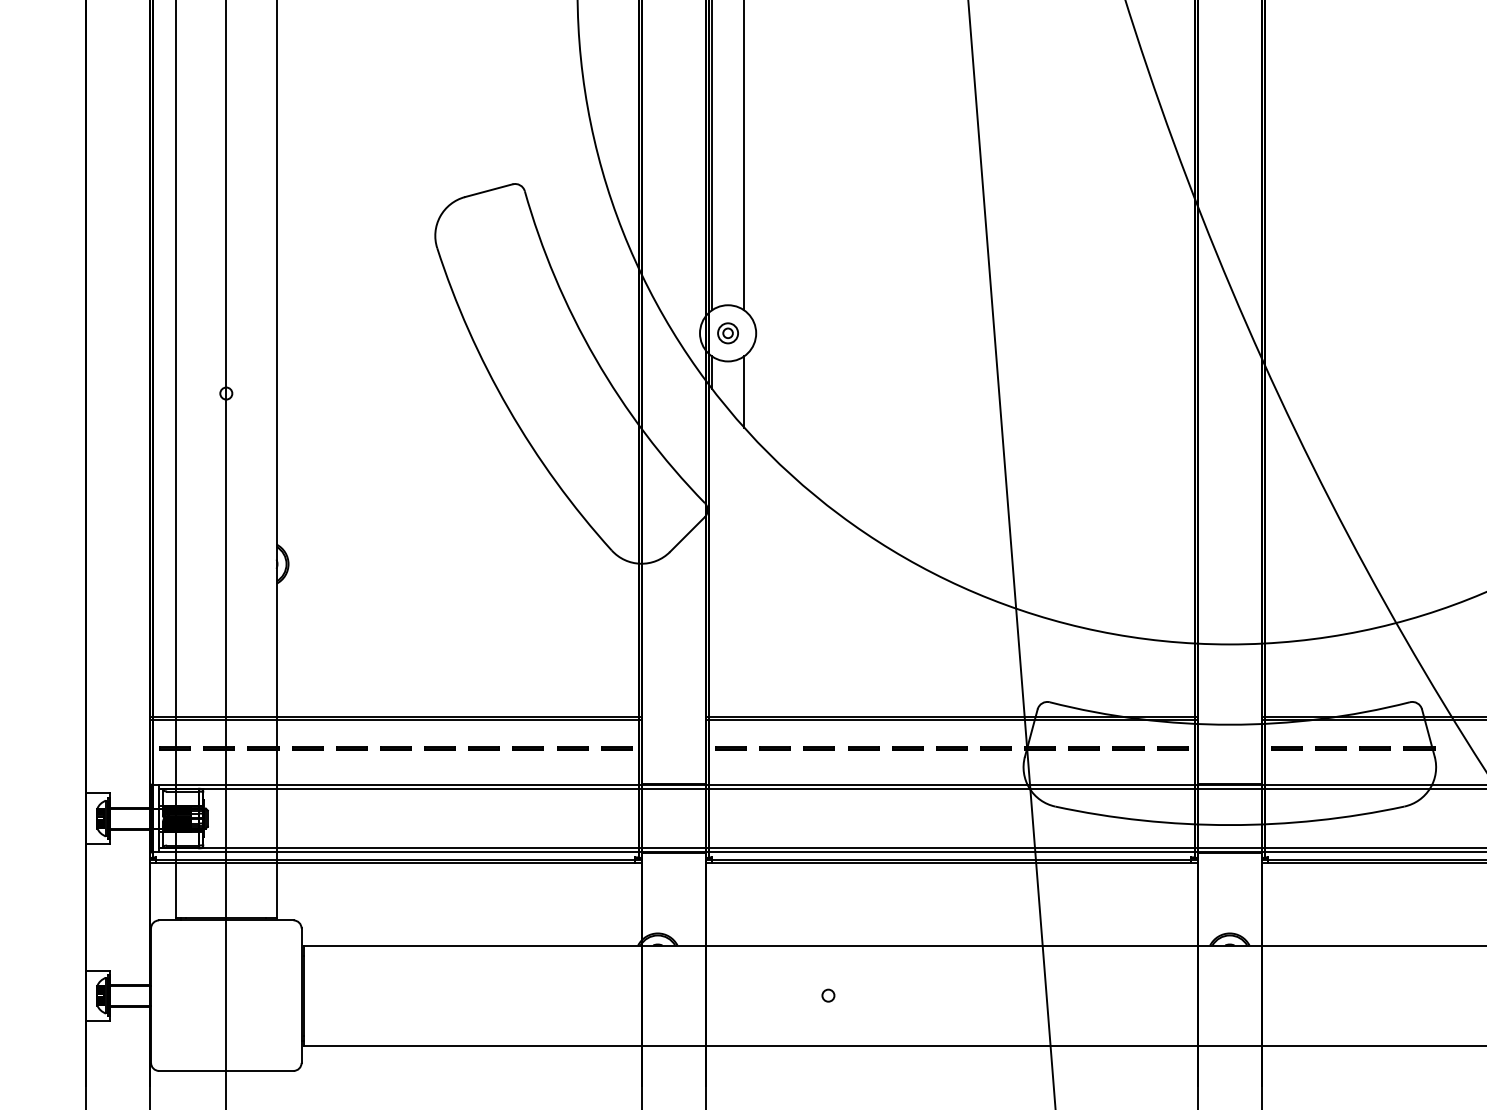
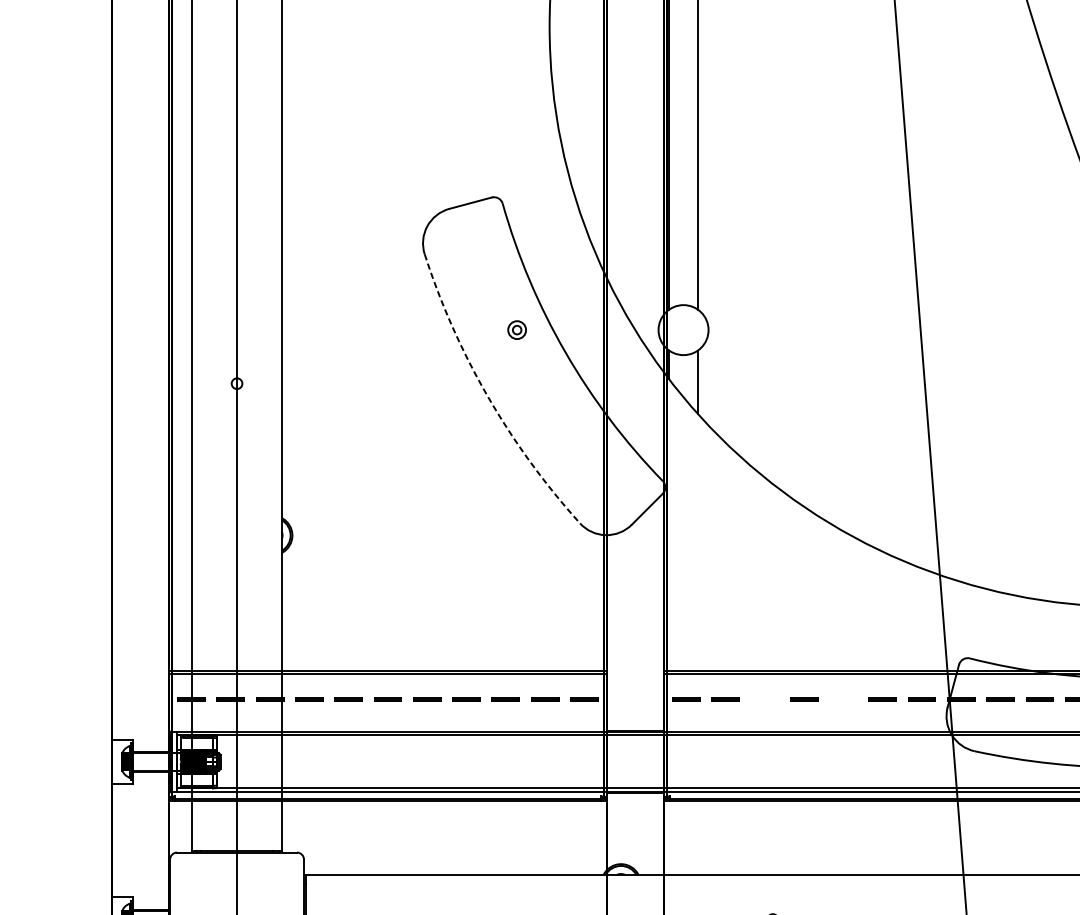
part: (727, 333) -> (516, 330), moved
arc: (508, 408) -> (488, 397), solid -> dashed
line: (818, 748) -> (764, 699), removed
line: (907, 748) -> (843, 699), removed

